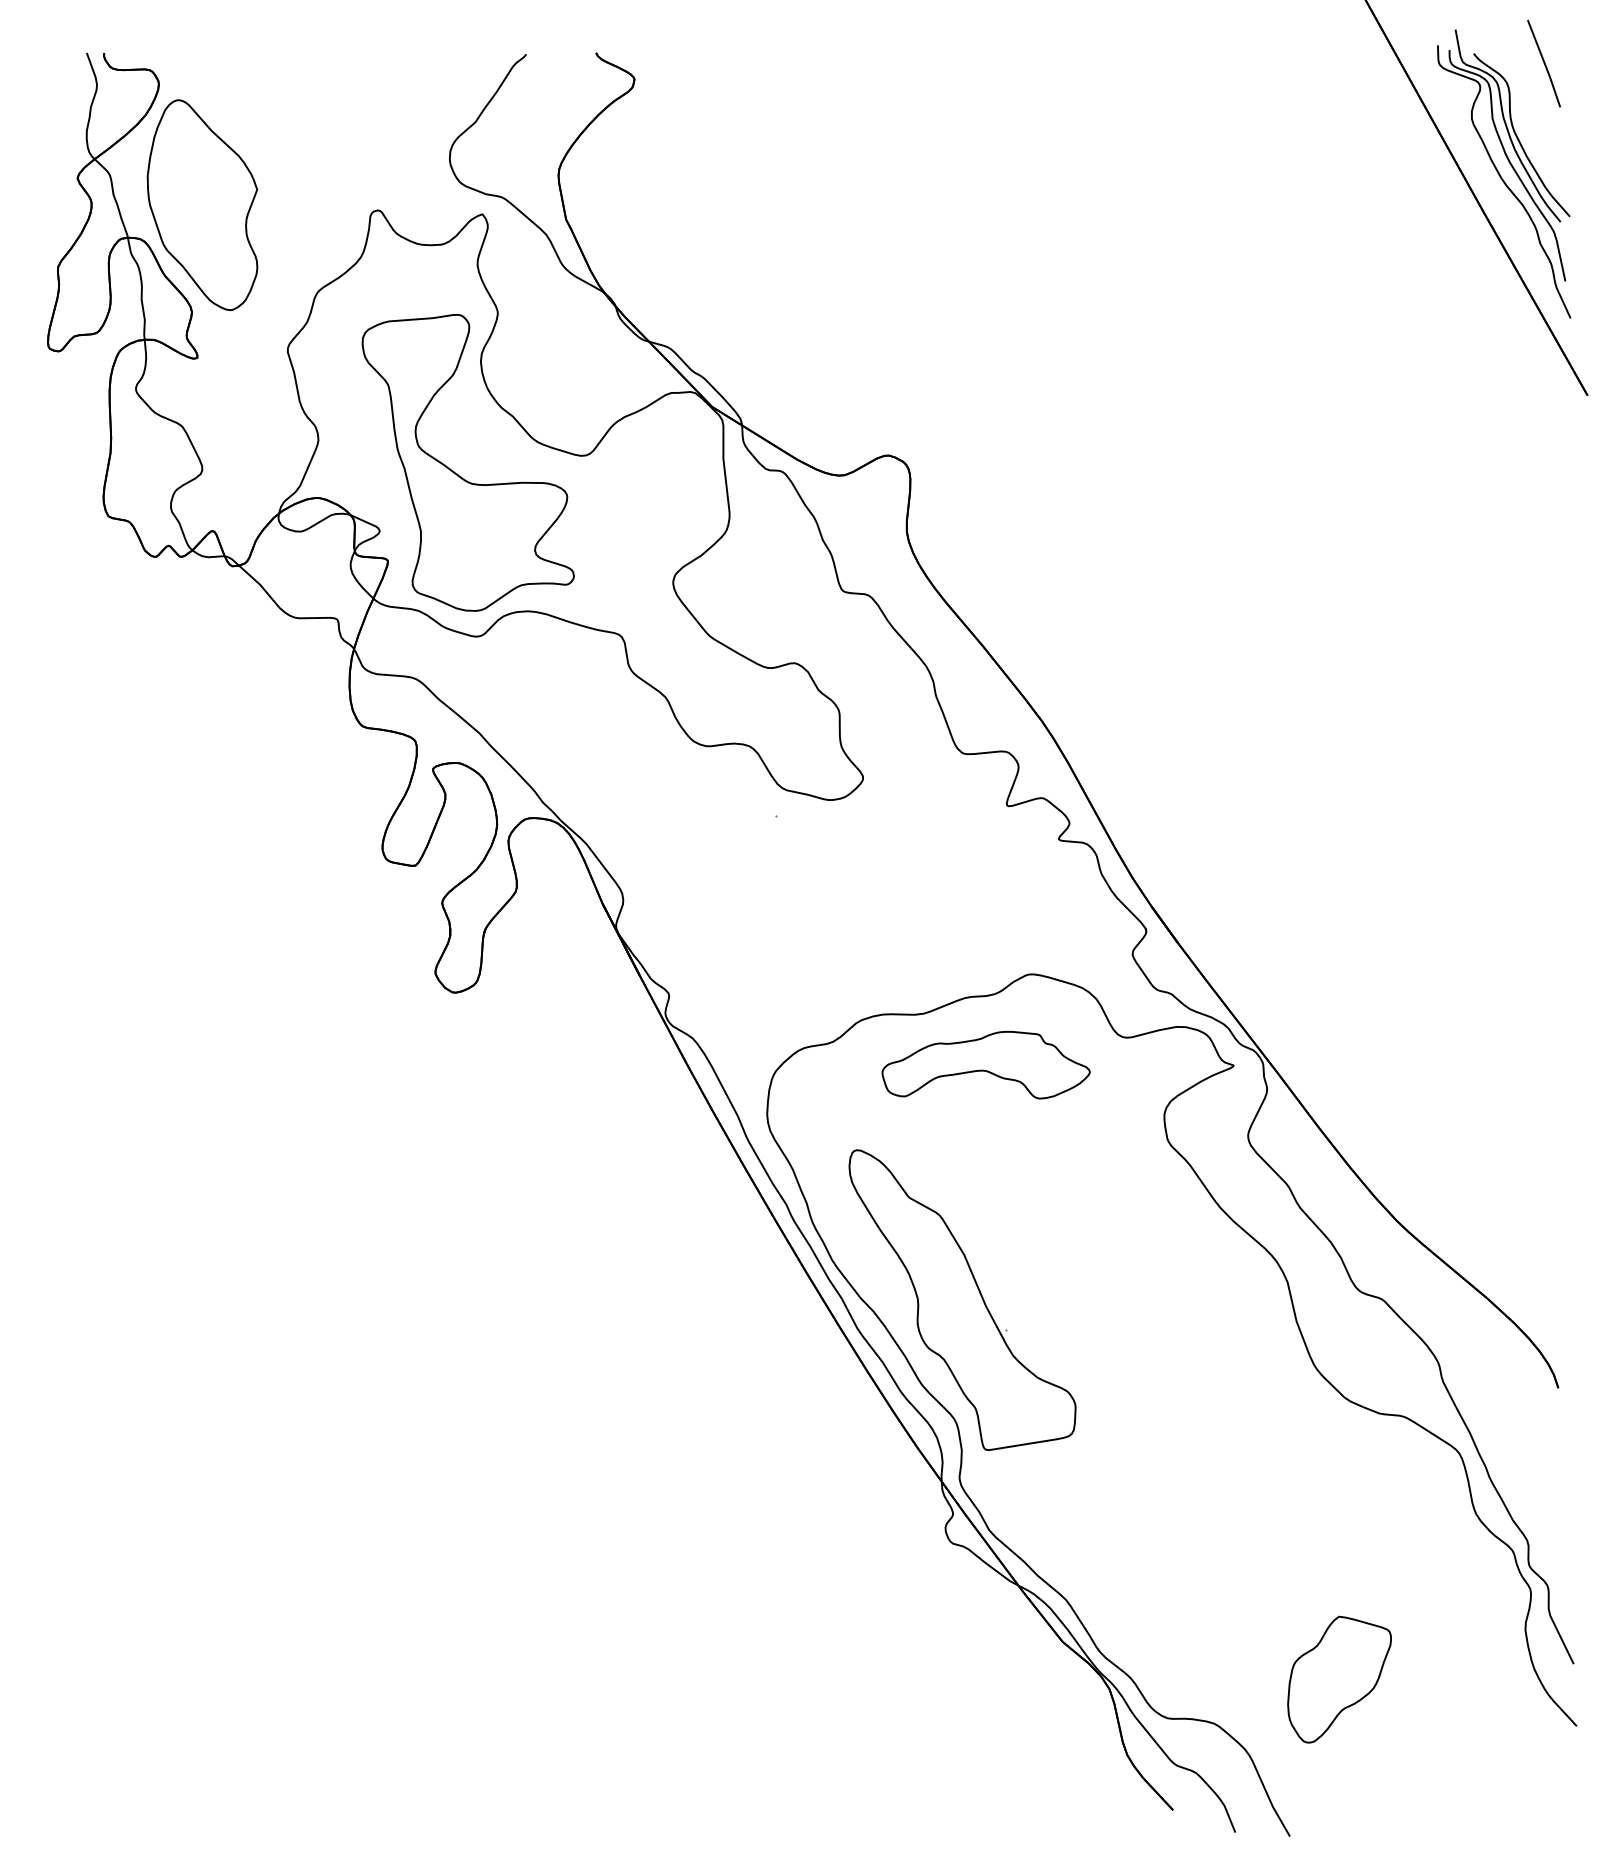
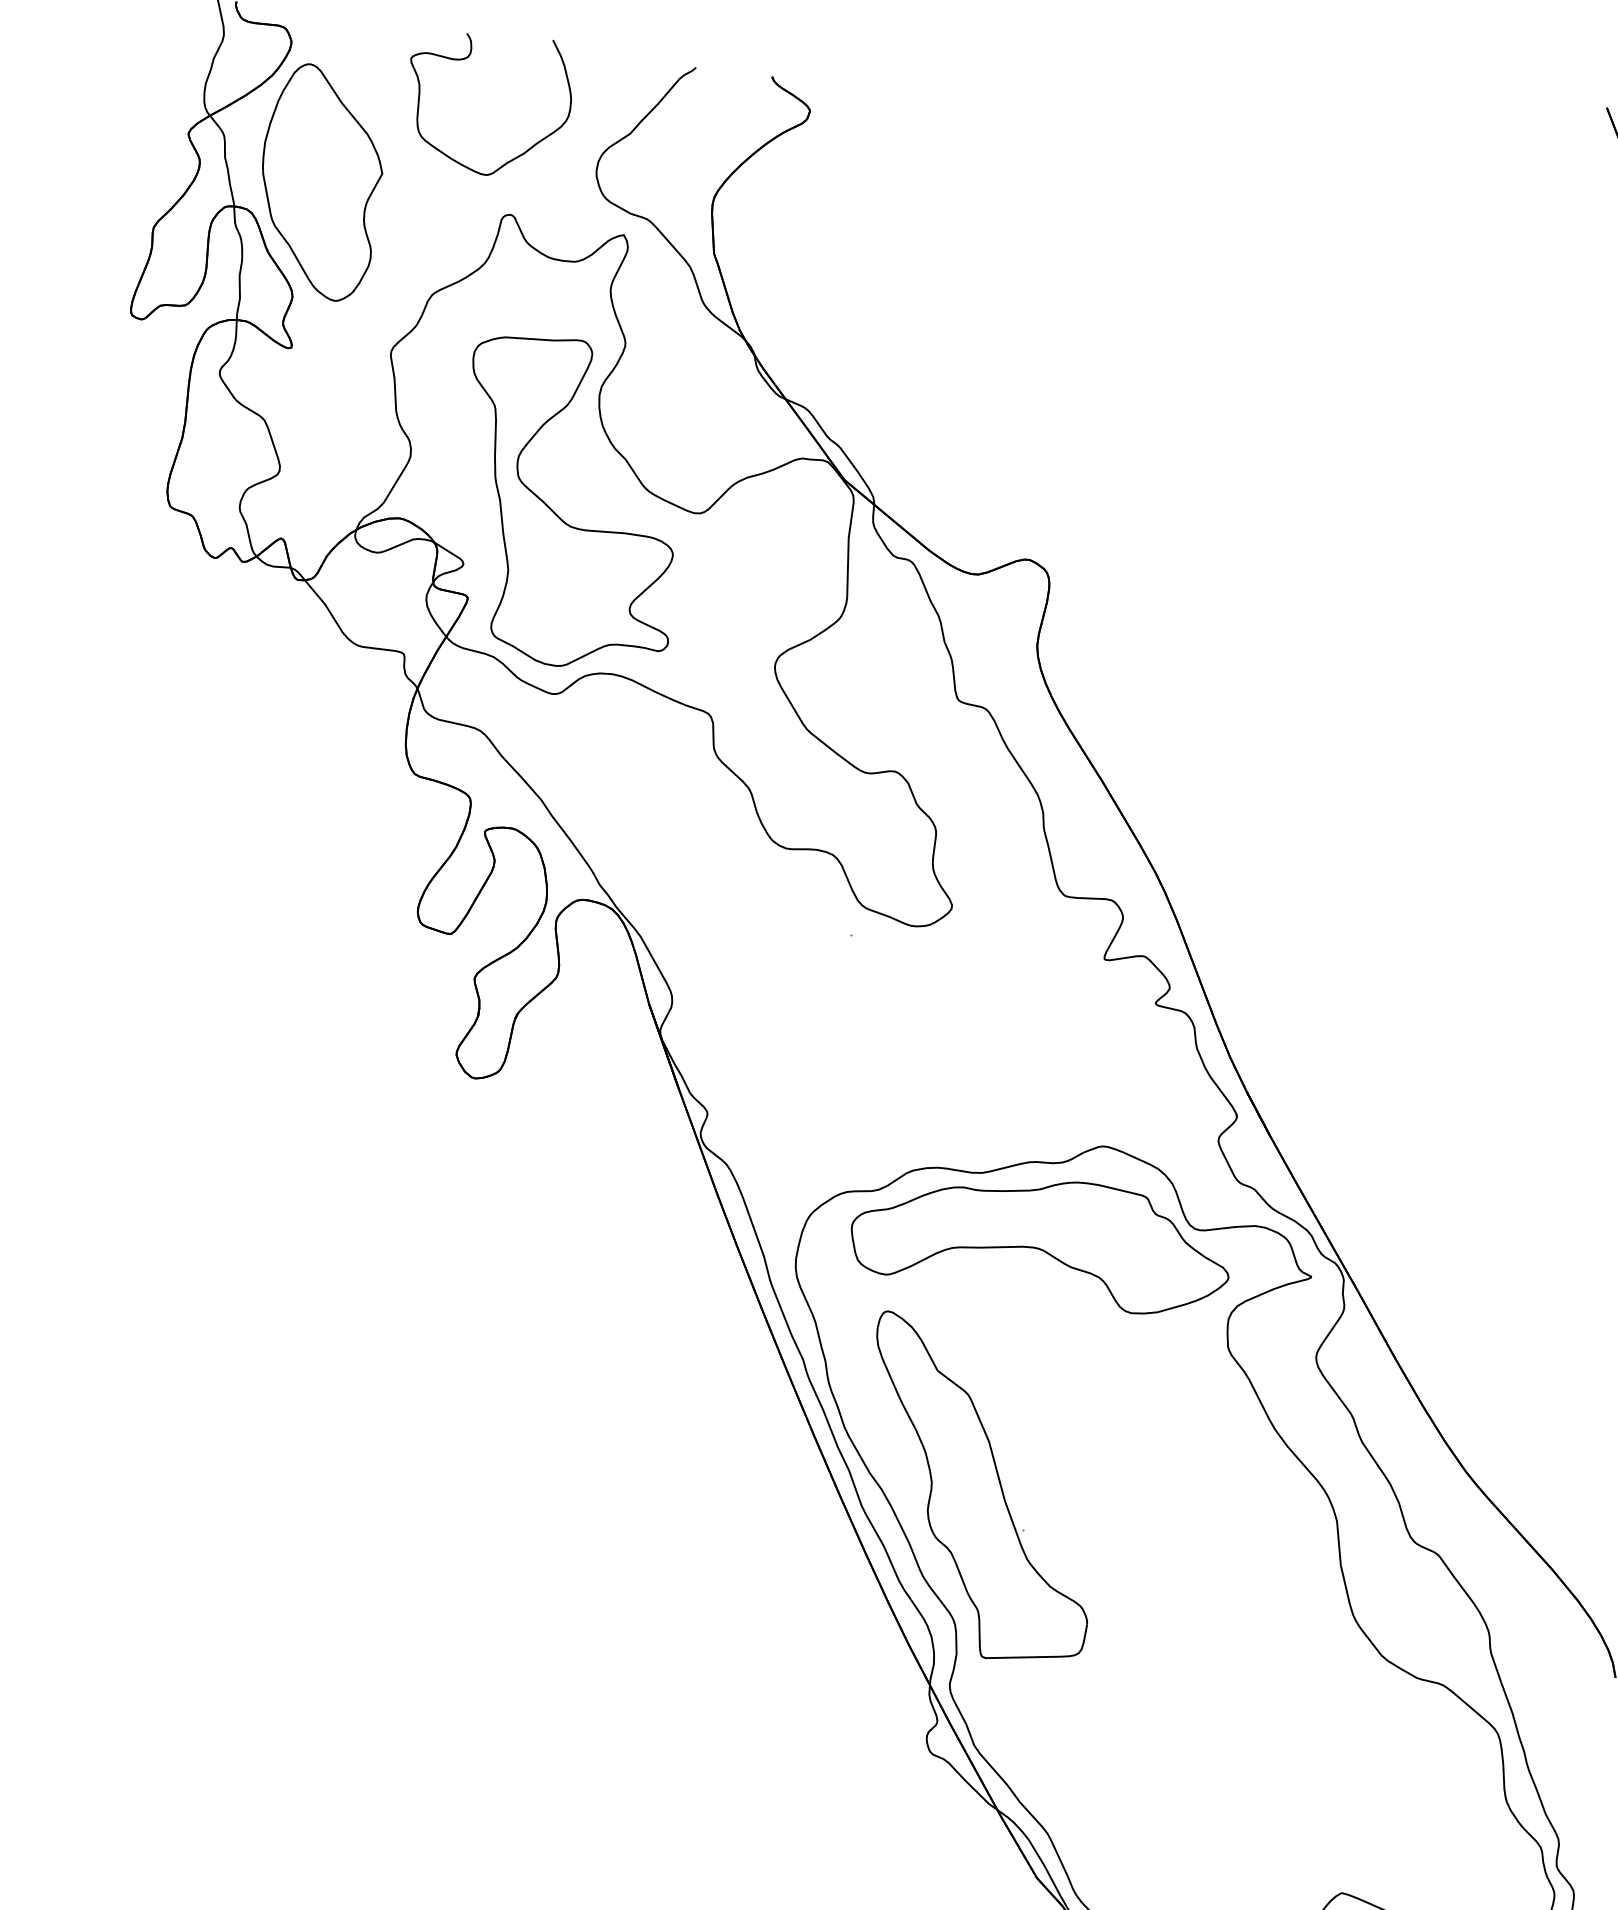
curve: (317, 76) -> (465, 59), added
part: (985, 1064) -> (1041, 1237), size x1.67

